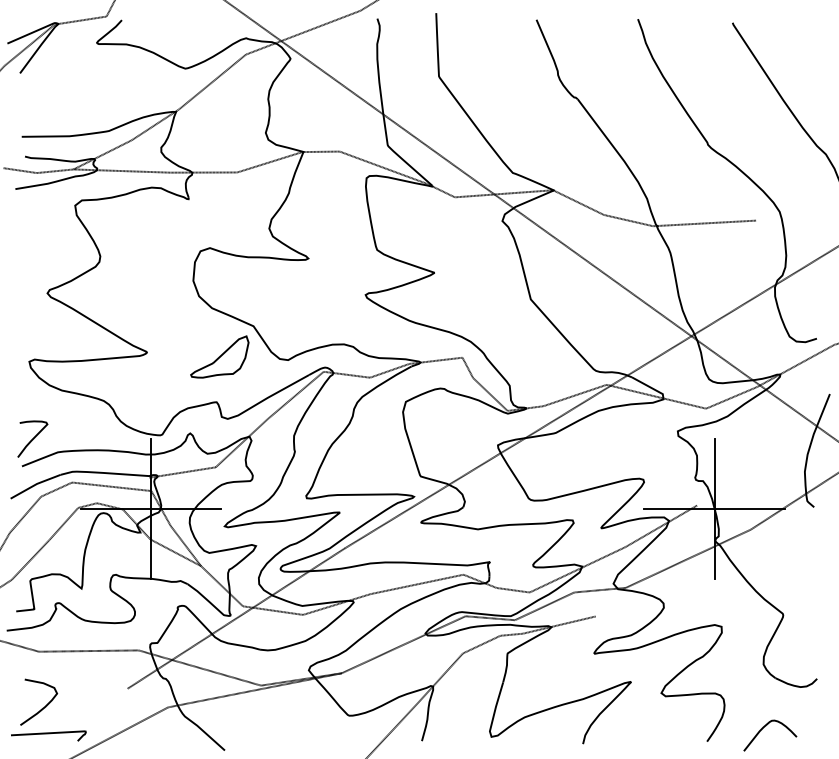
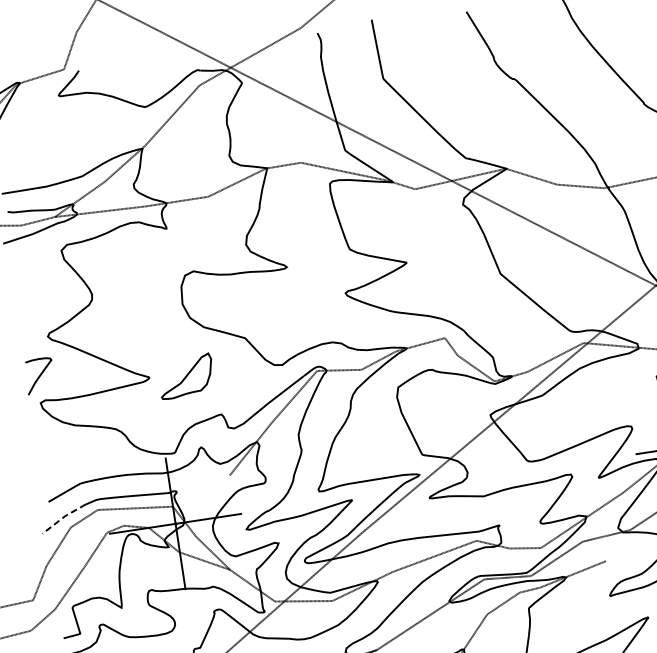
part: (219, 356) -> (185, 376), moved
curve: (32, 438) -> (39, 375), moved
line: (182, 472) -> (199, 484), removed
line: (35, 484) -> (63, 516), solid -> dashed

